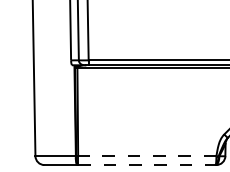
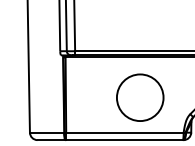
circle: (165, 114) -> (140, 97), added
line: (146, 156) -> (124, 132), dashed -> solid
line: (146, 165) -> (124, 140), dashed -> solid

